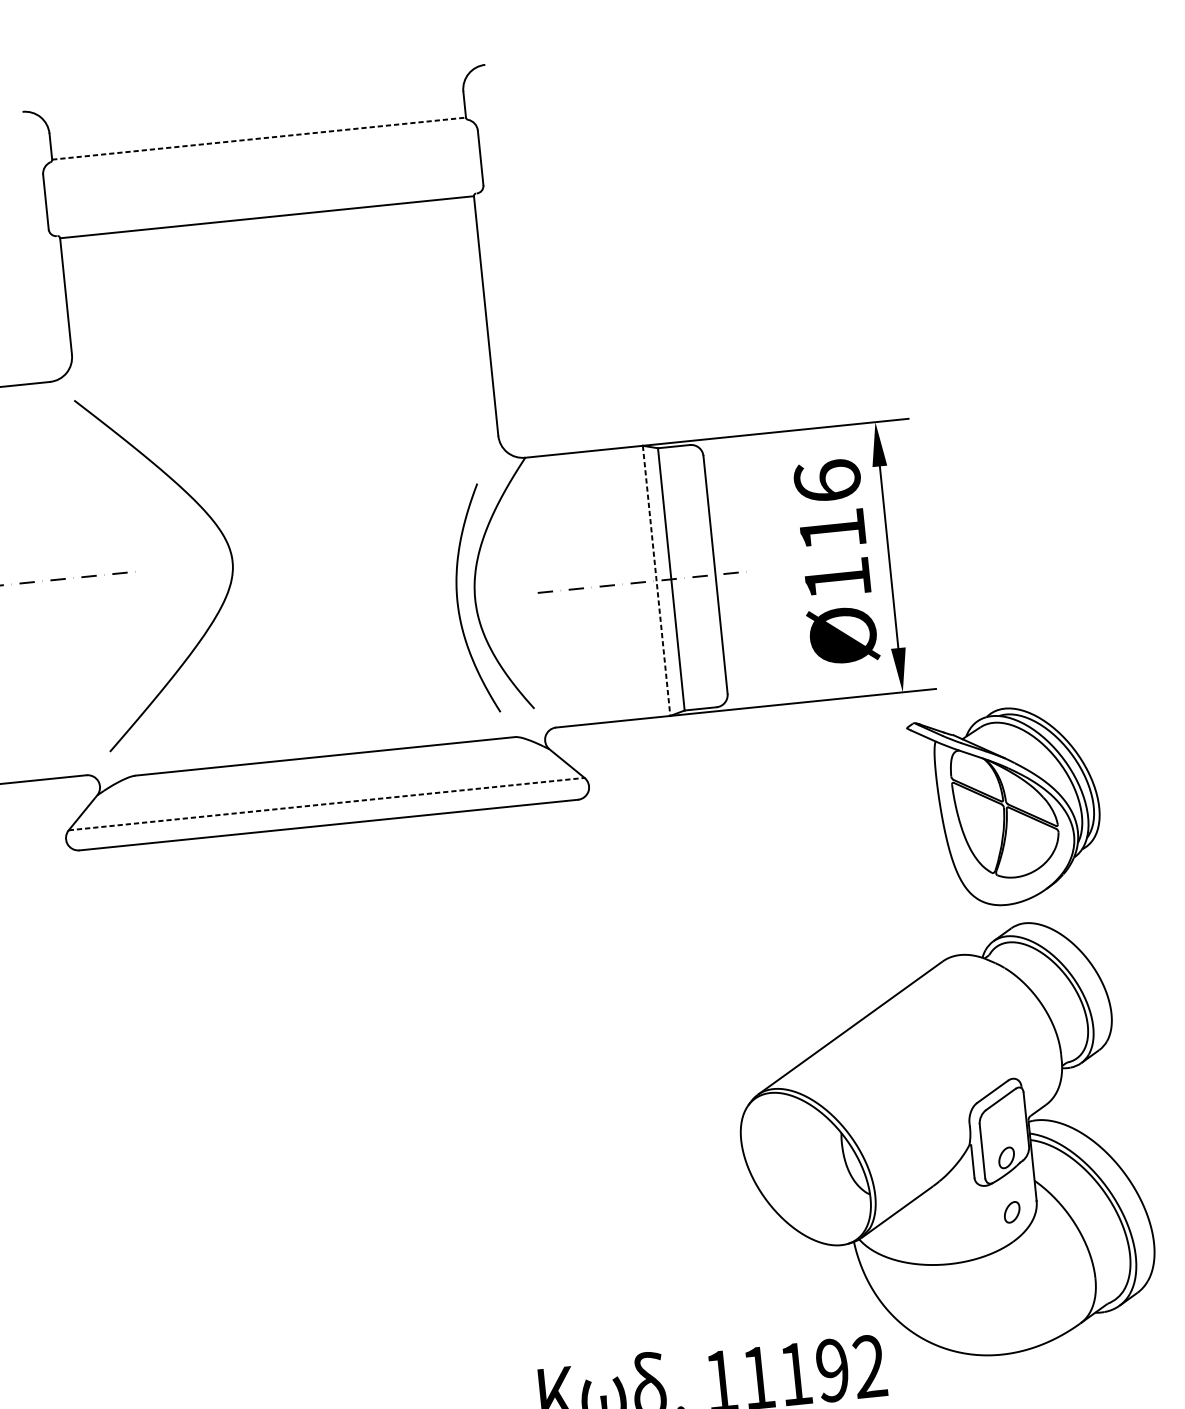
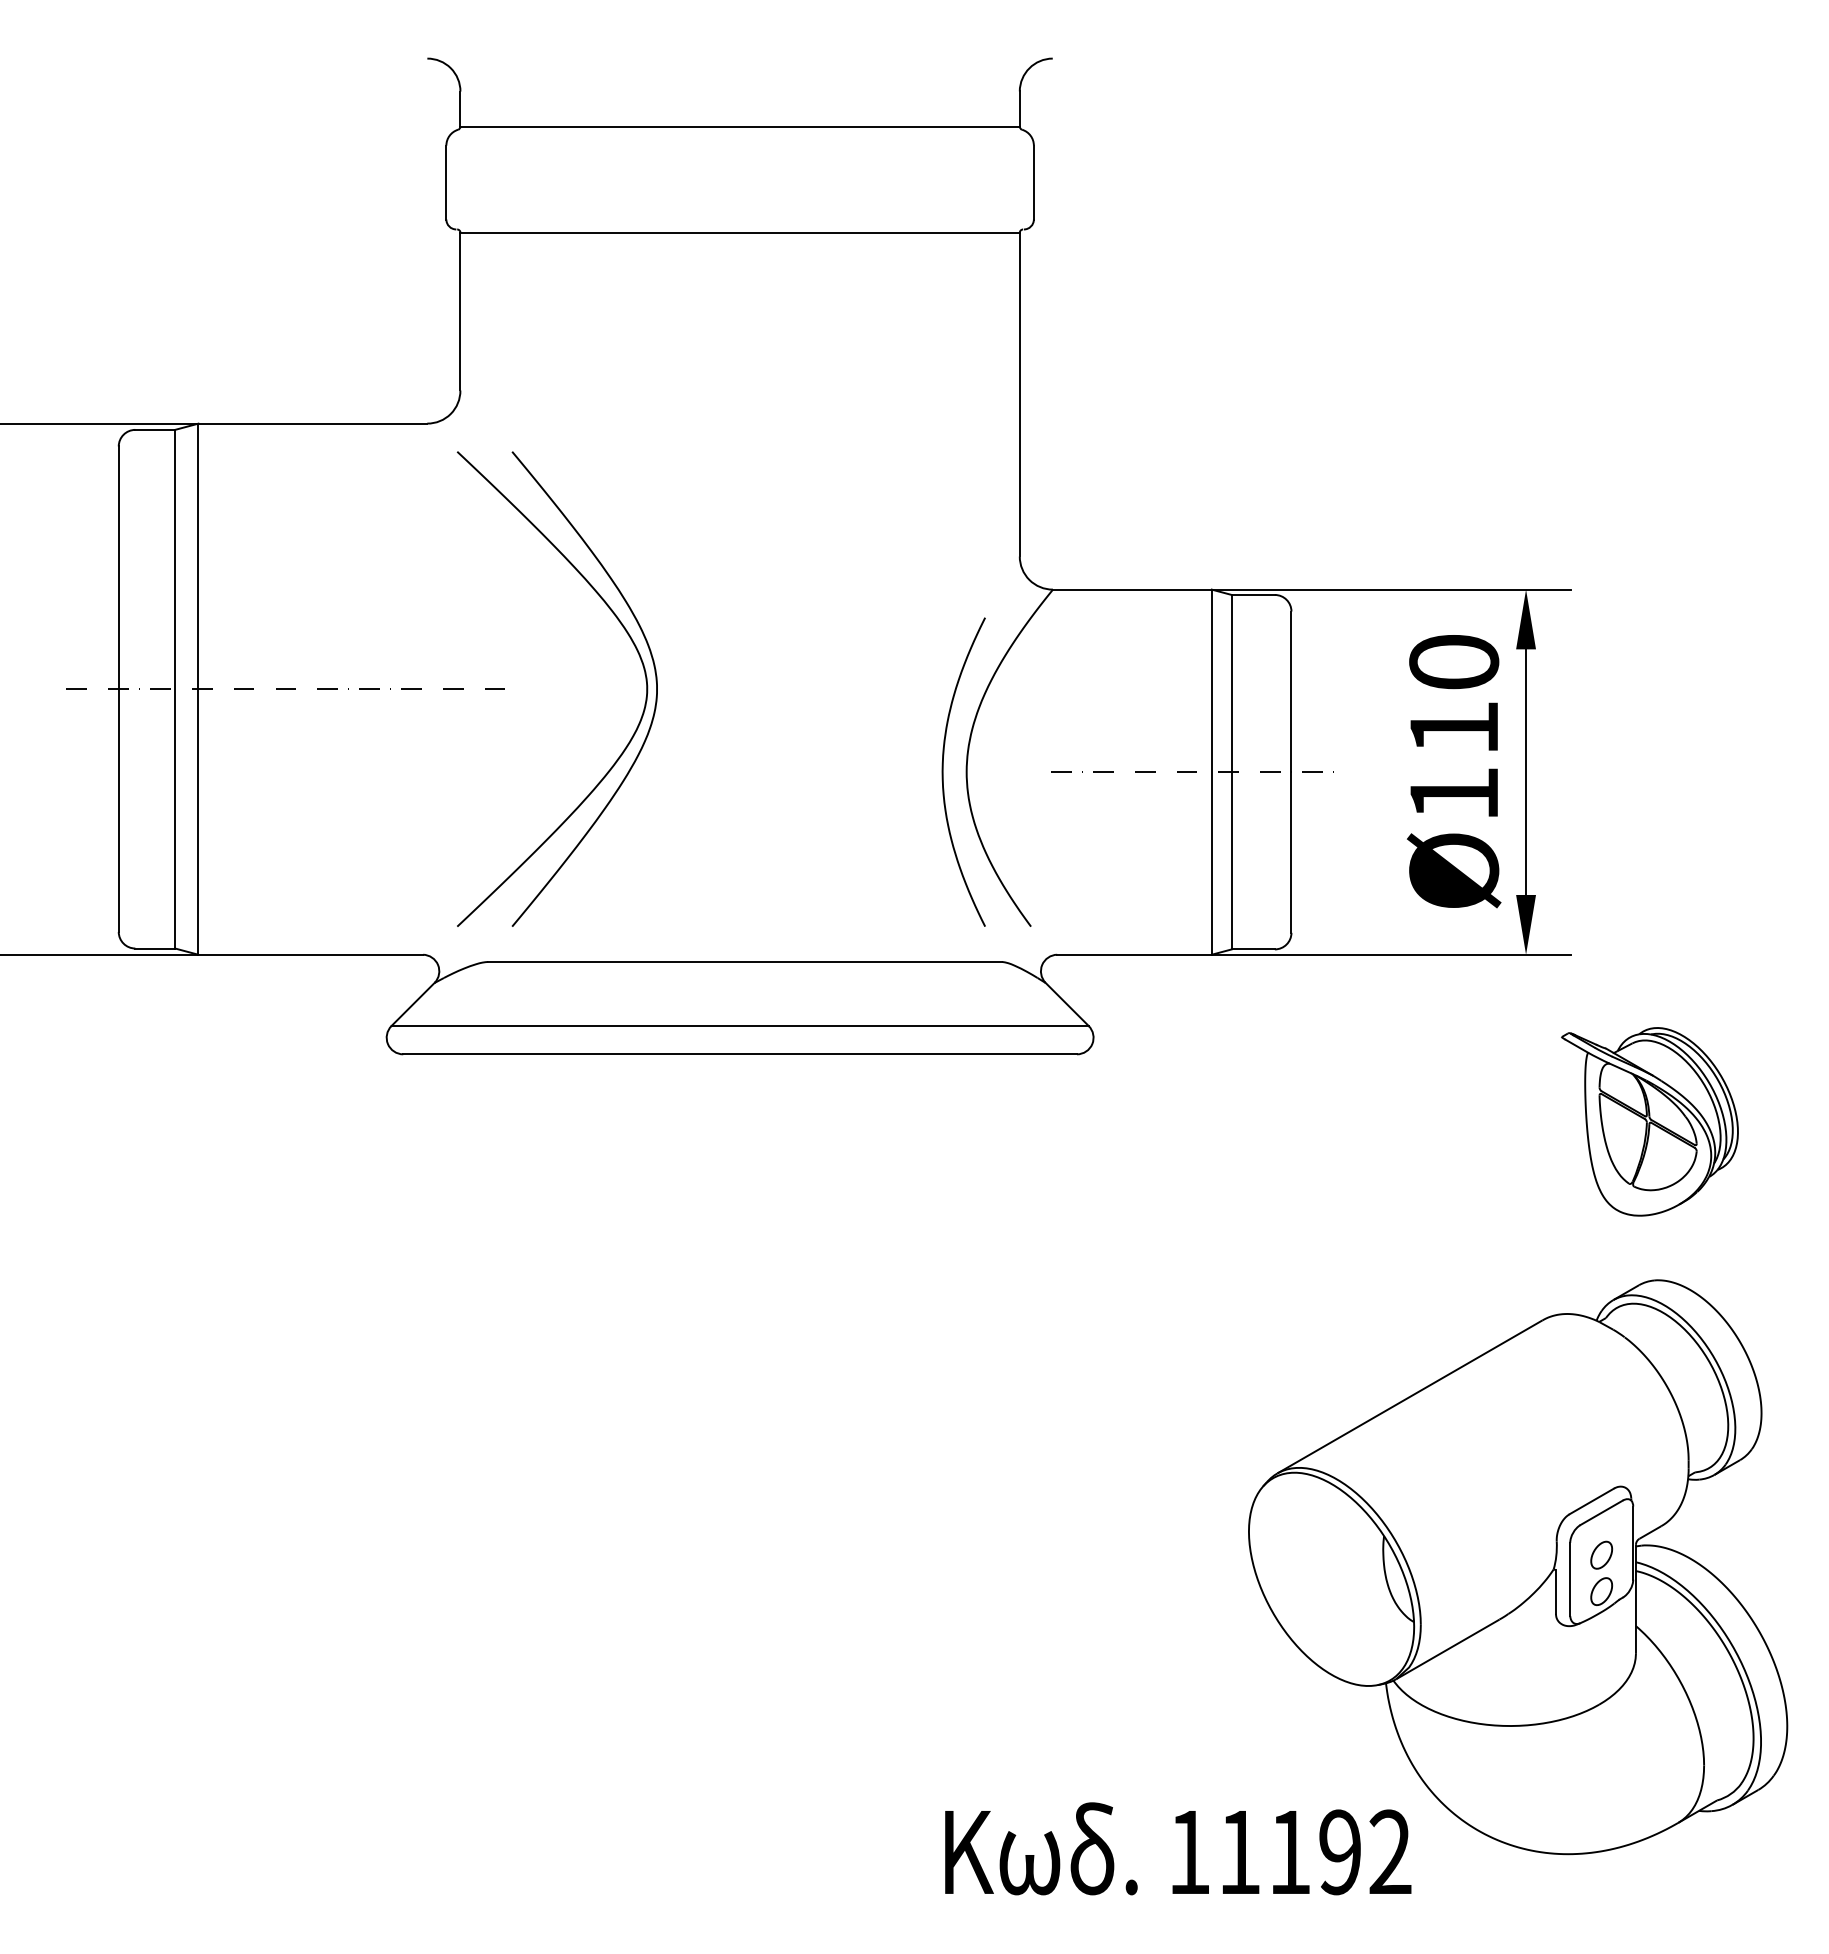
line: (259, 138) -> (740, 126), dashed -> solid
text: (827, 480) -> (1454, 661), Ø116 -> Ø110
curve: (238, 555) -> (655, 681), added
line: (656, 581) -> (1211, 772), dashed -> solid
line: (326, 804) -> (740, 1026), dashed -> solid
part: (1006, 806) -> (1649, 1121), size x0.71
part: (1011, 1211) -> (1601, 1554), moved

